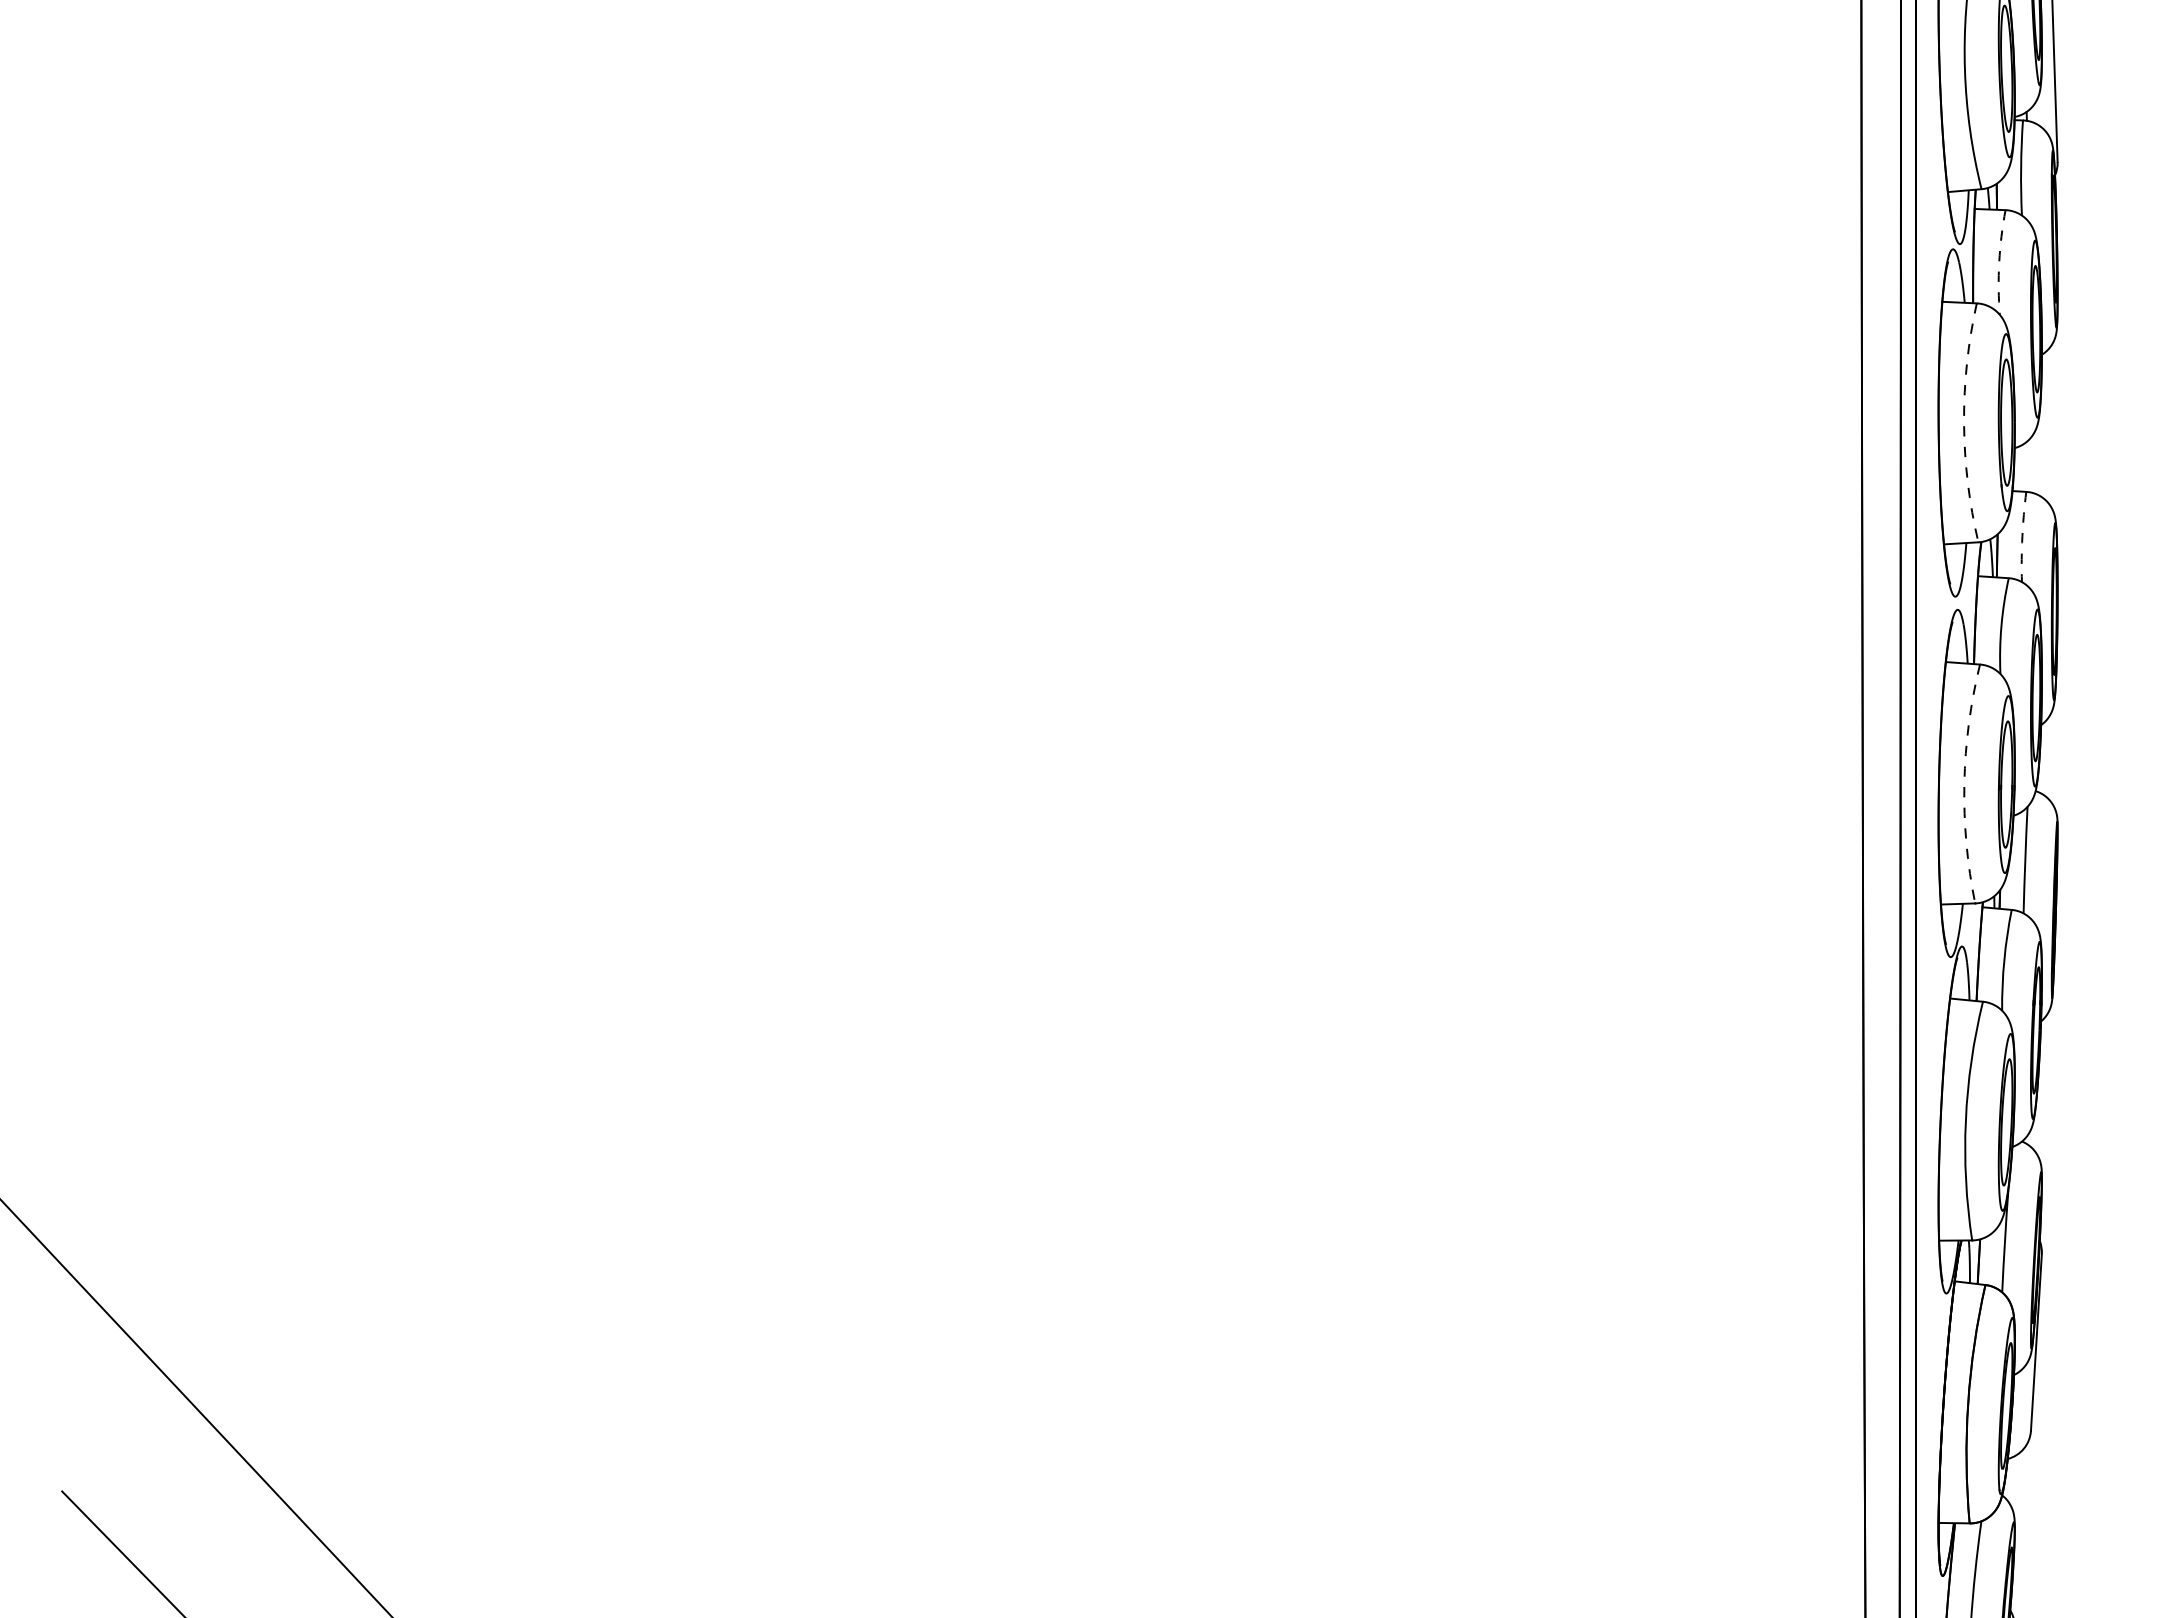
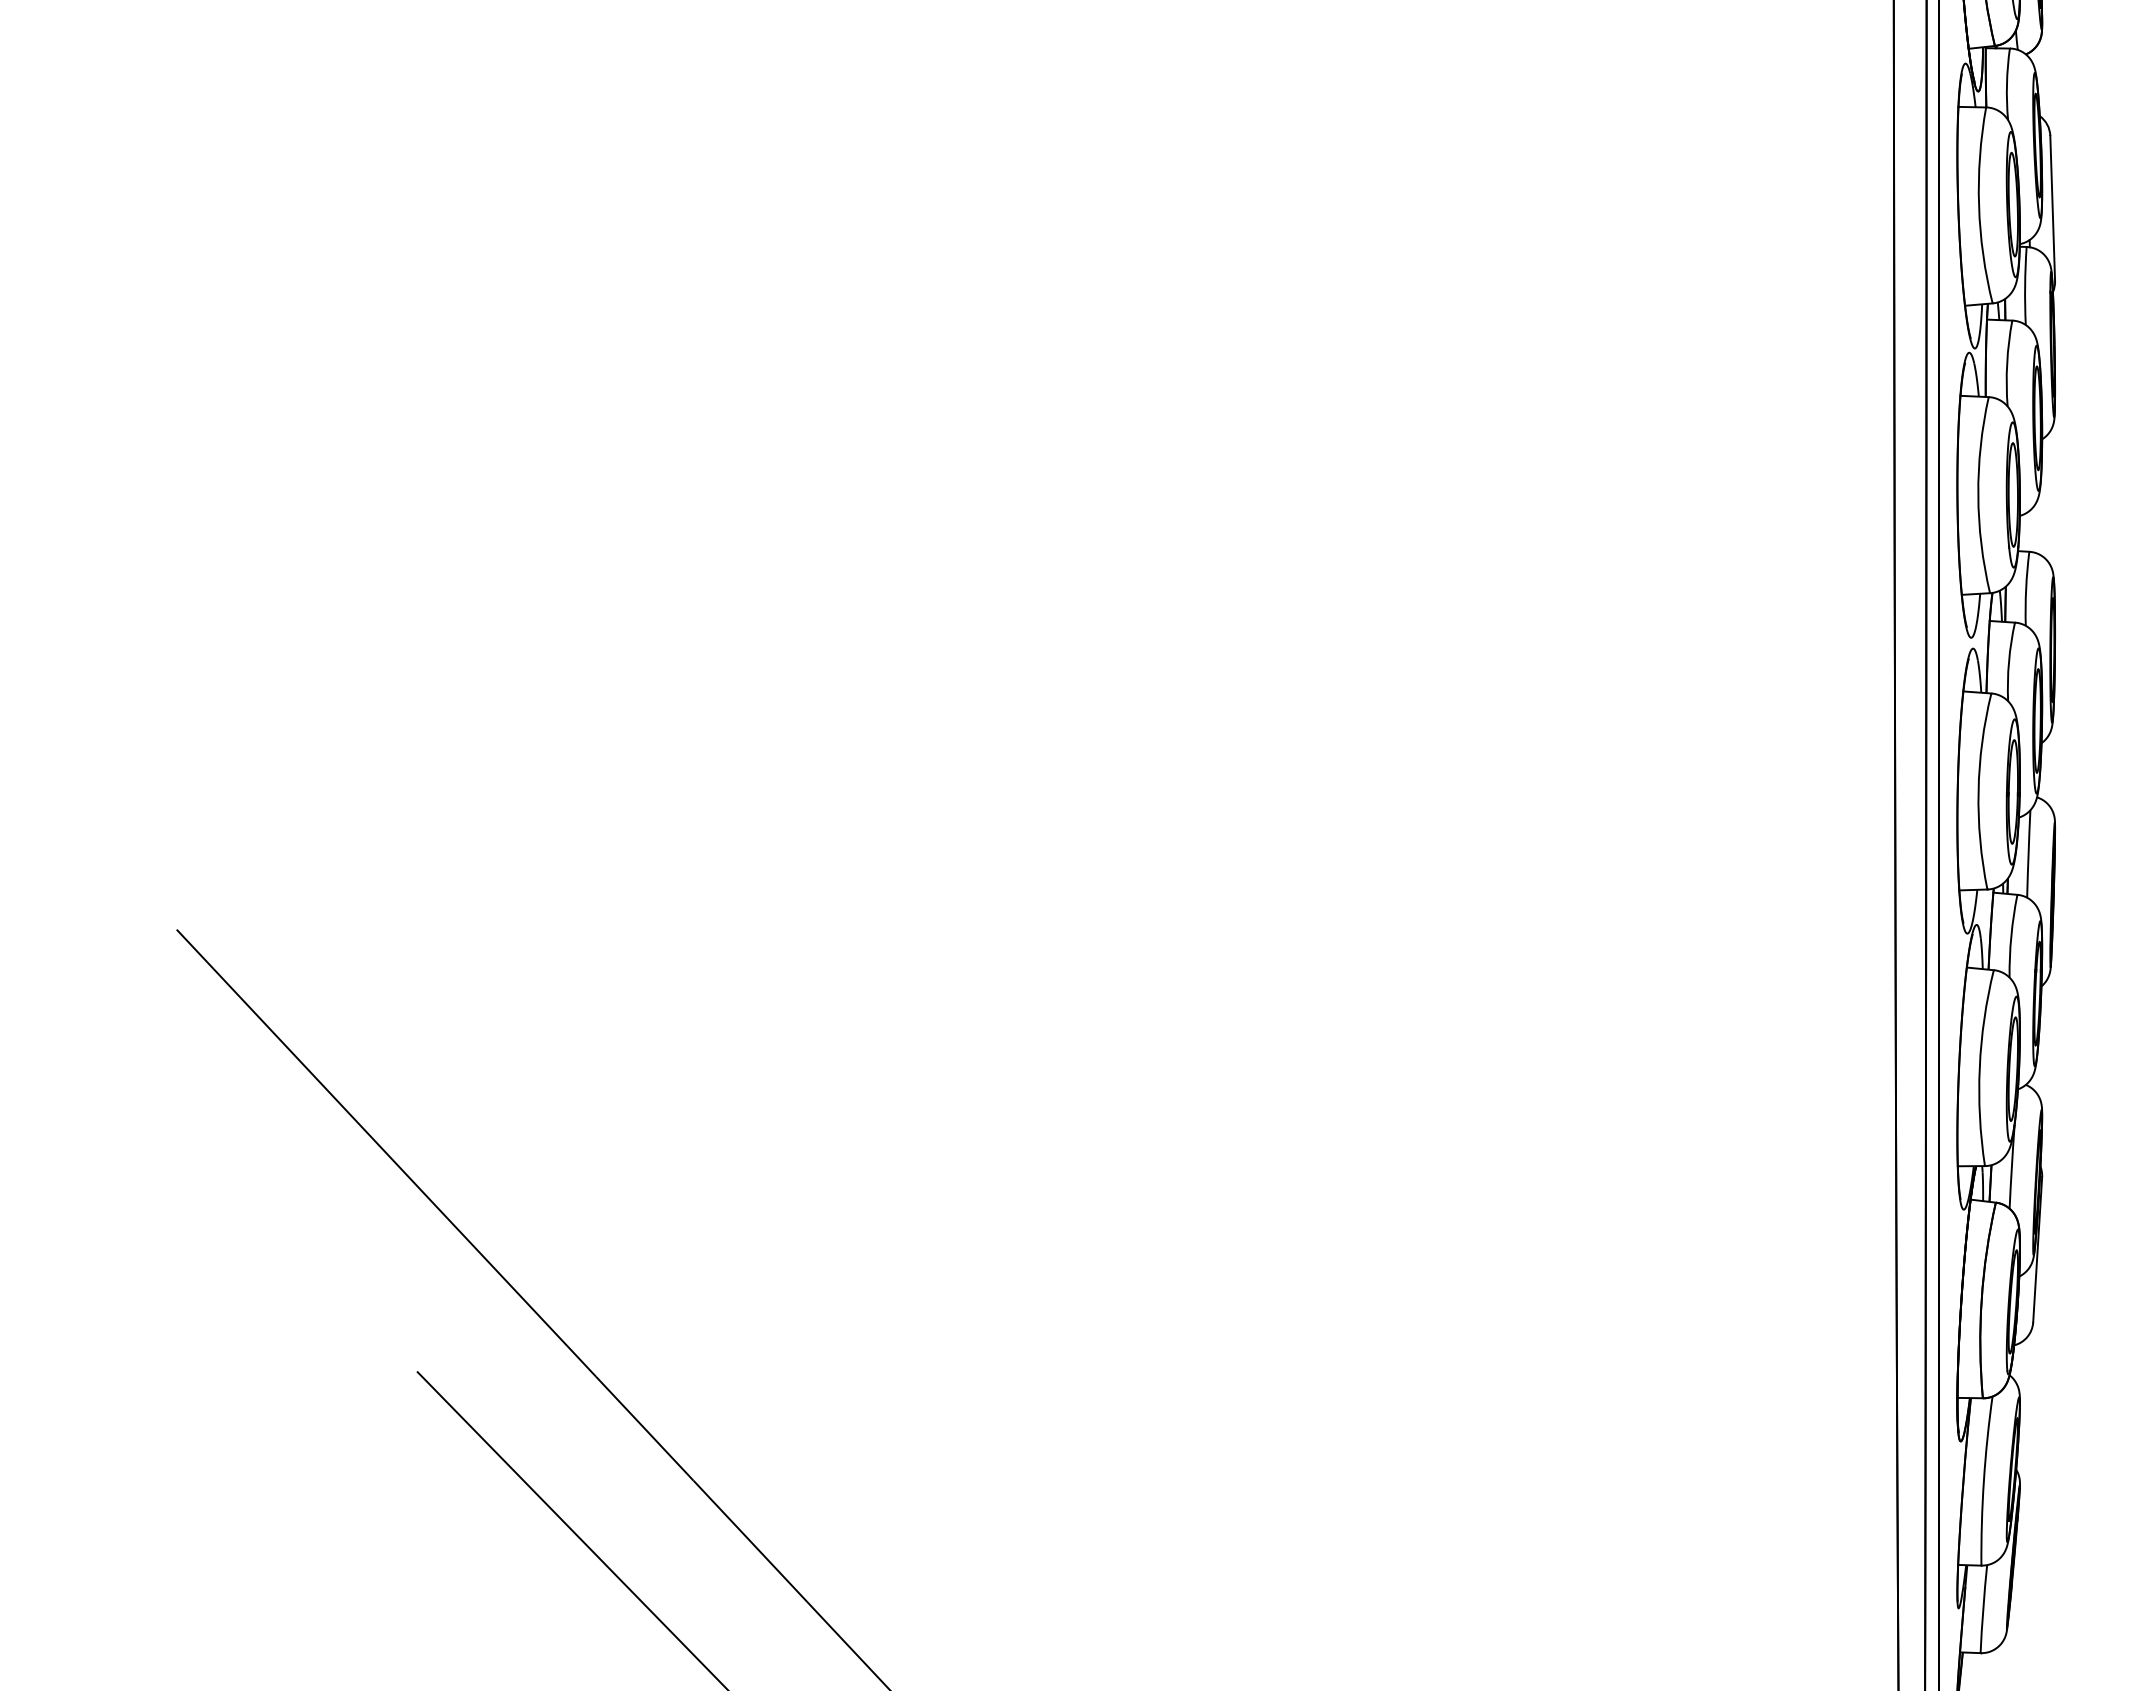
arc: (1999, 262) -> (2007, 363), dashed -> solid
arc: (1964, 423) -> (1978, 495), dashed -> solid
arc: (2022, 536) -> (2026, 588), dashed -> solid
arc: (1964, 783) -> (1978, 791), dashed -> solid

